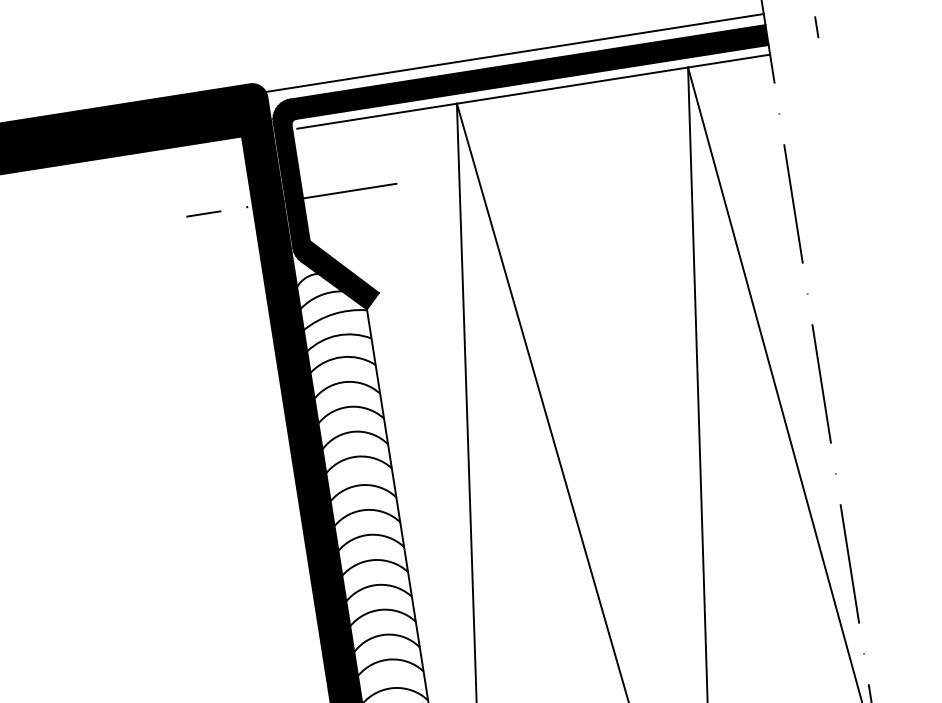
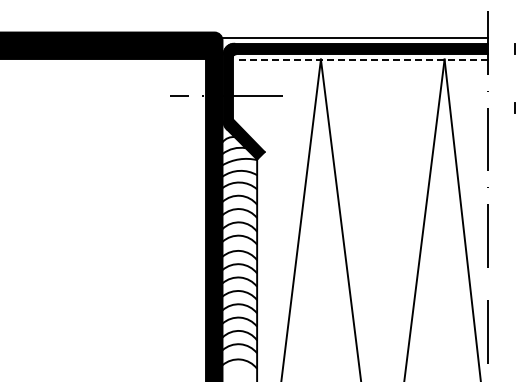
line: (532, 91) -> (361, 59), solid -> dashed
line: (832, 136) -> (514, 107), added

